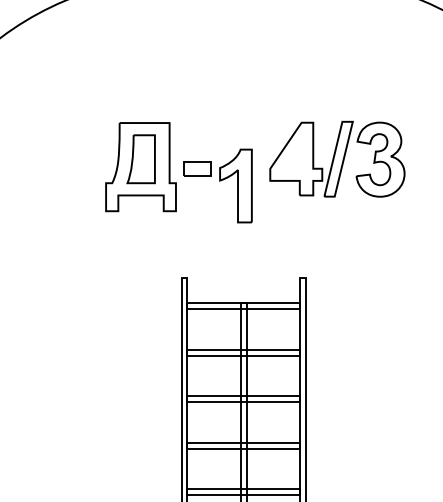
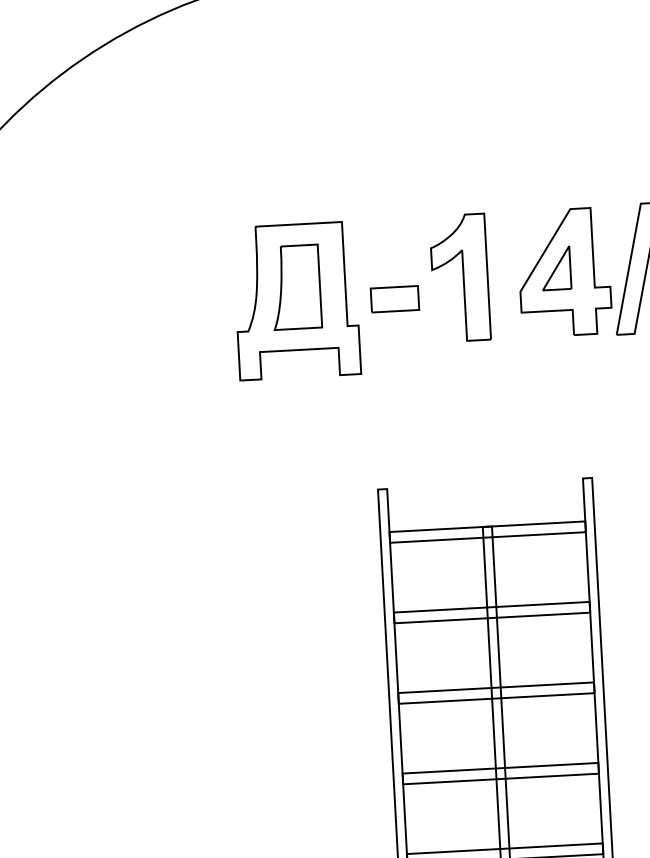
part: (291, 156) -> (556, 268), added
part: (235, 185) -> (459, 277), moved

